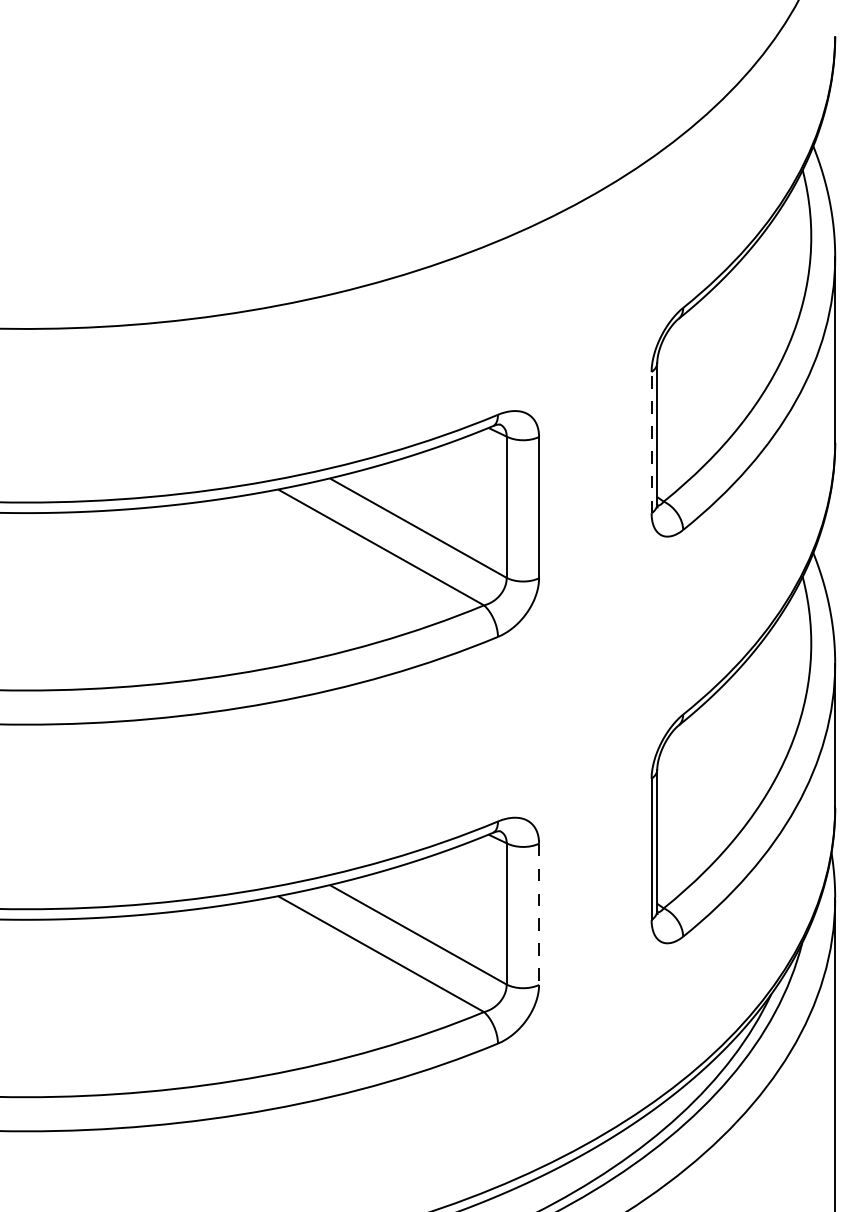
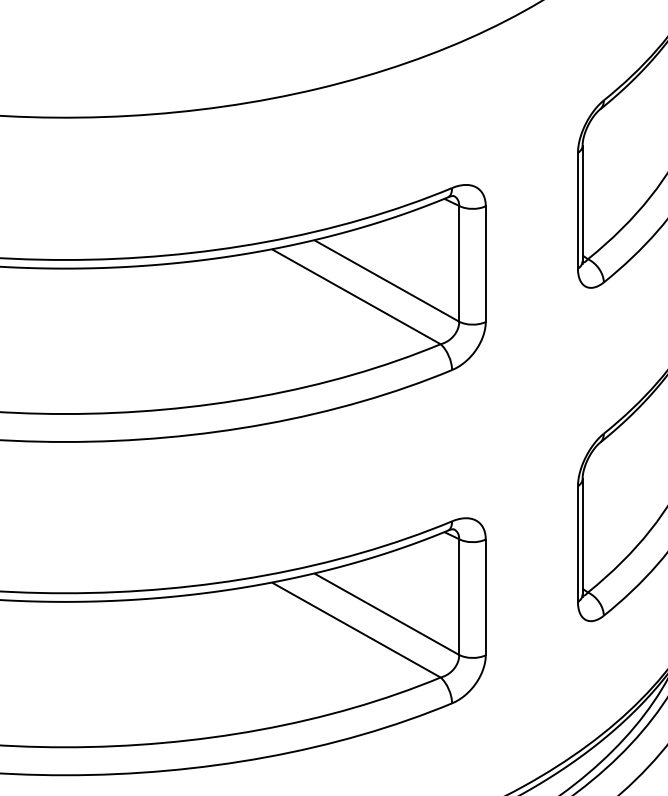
line: (651, 442) -> (577, 210), dashed -> solid
line: (539, 914) -> (486, 597), dashed -> solid

